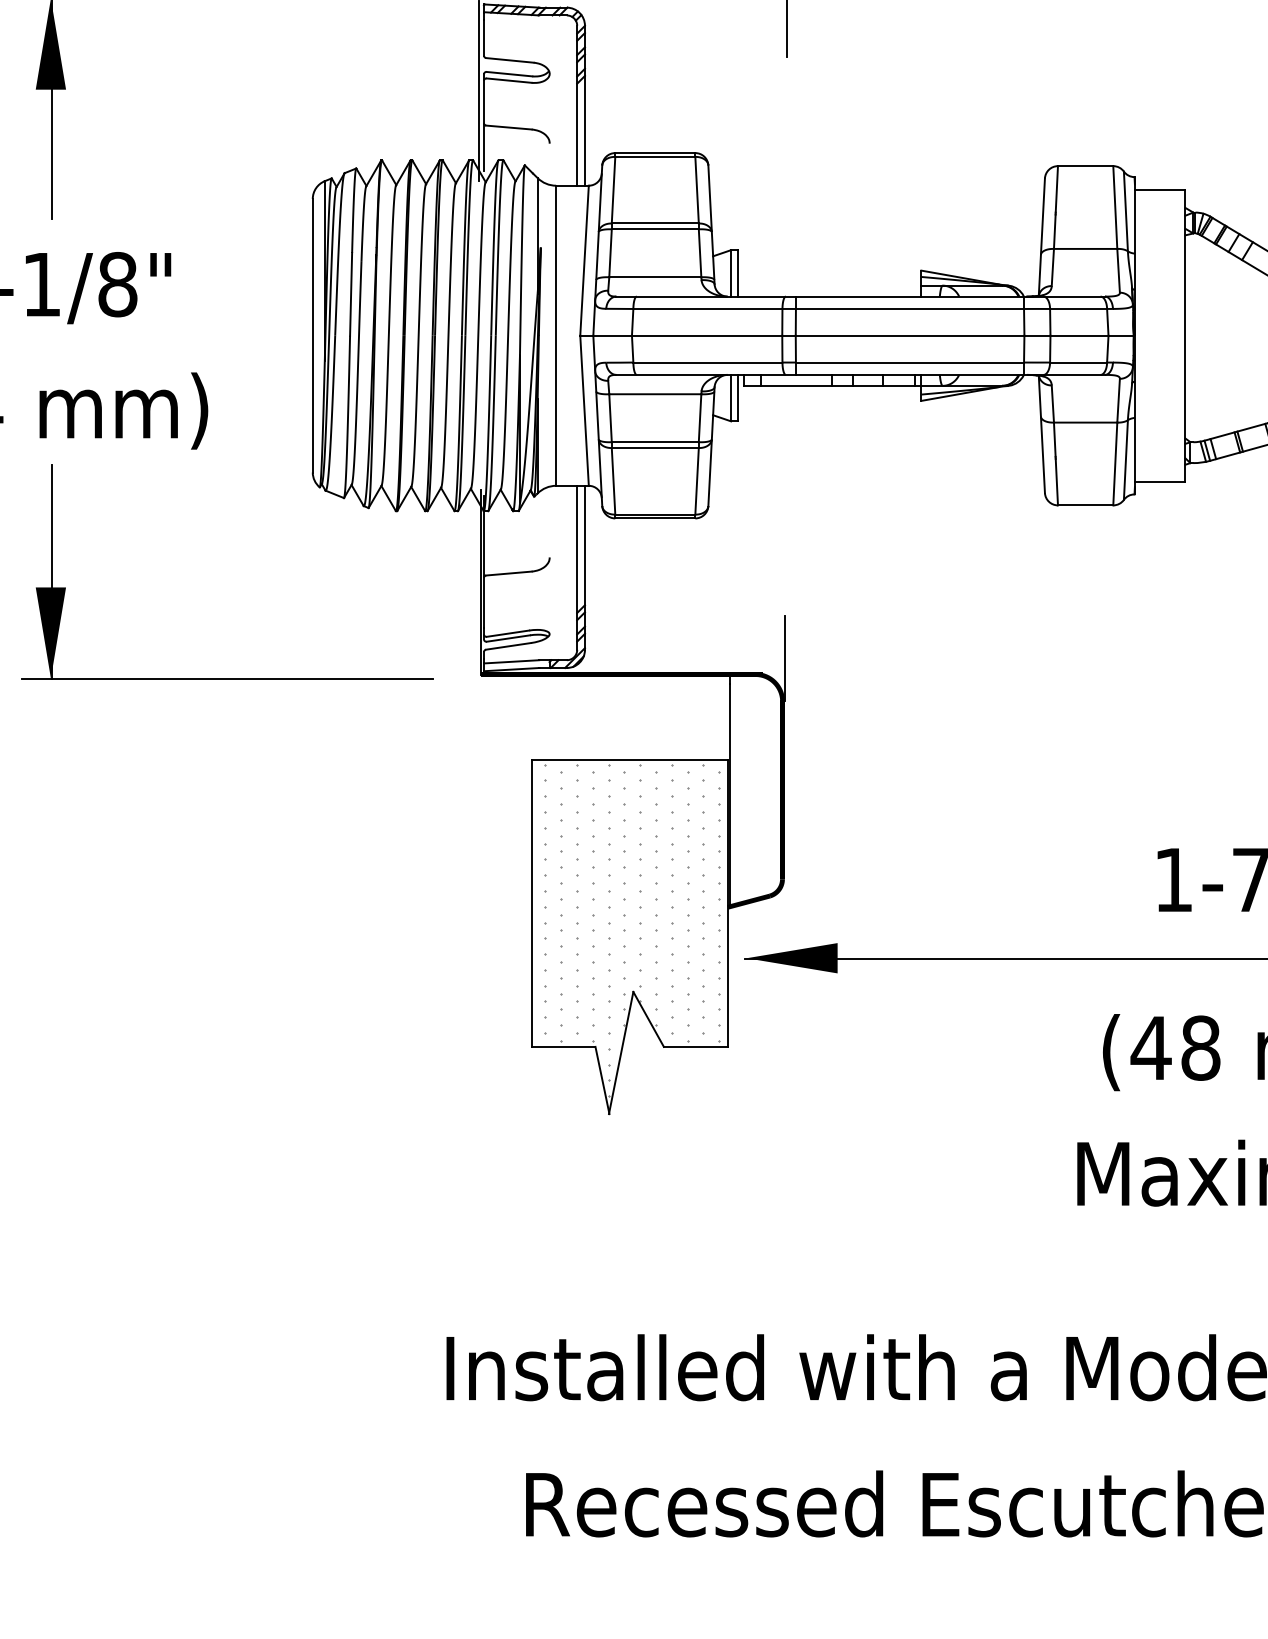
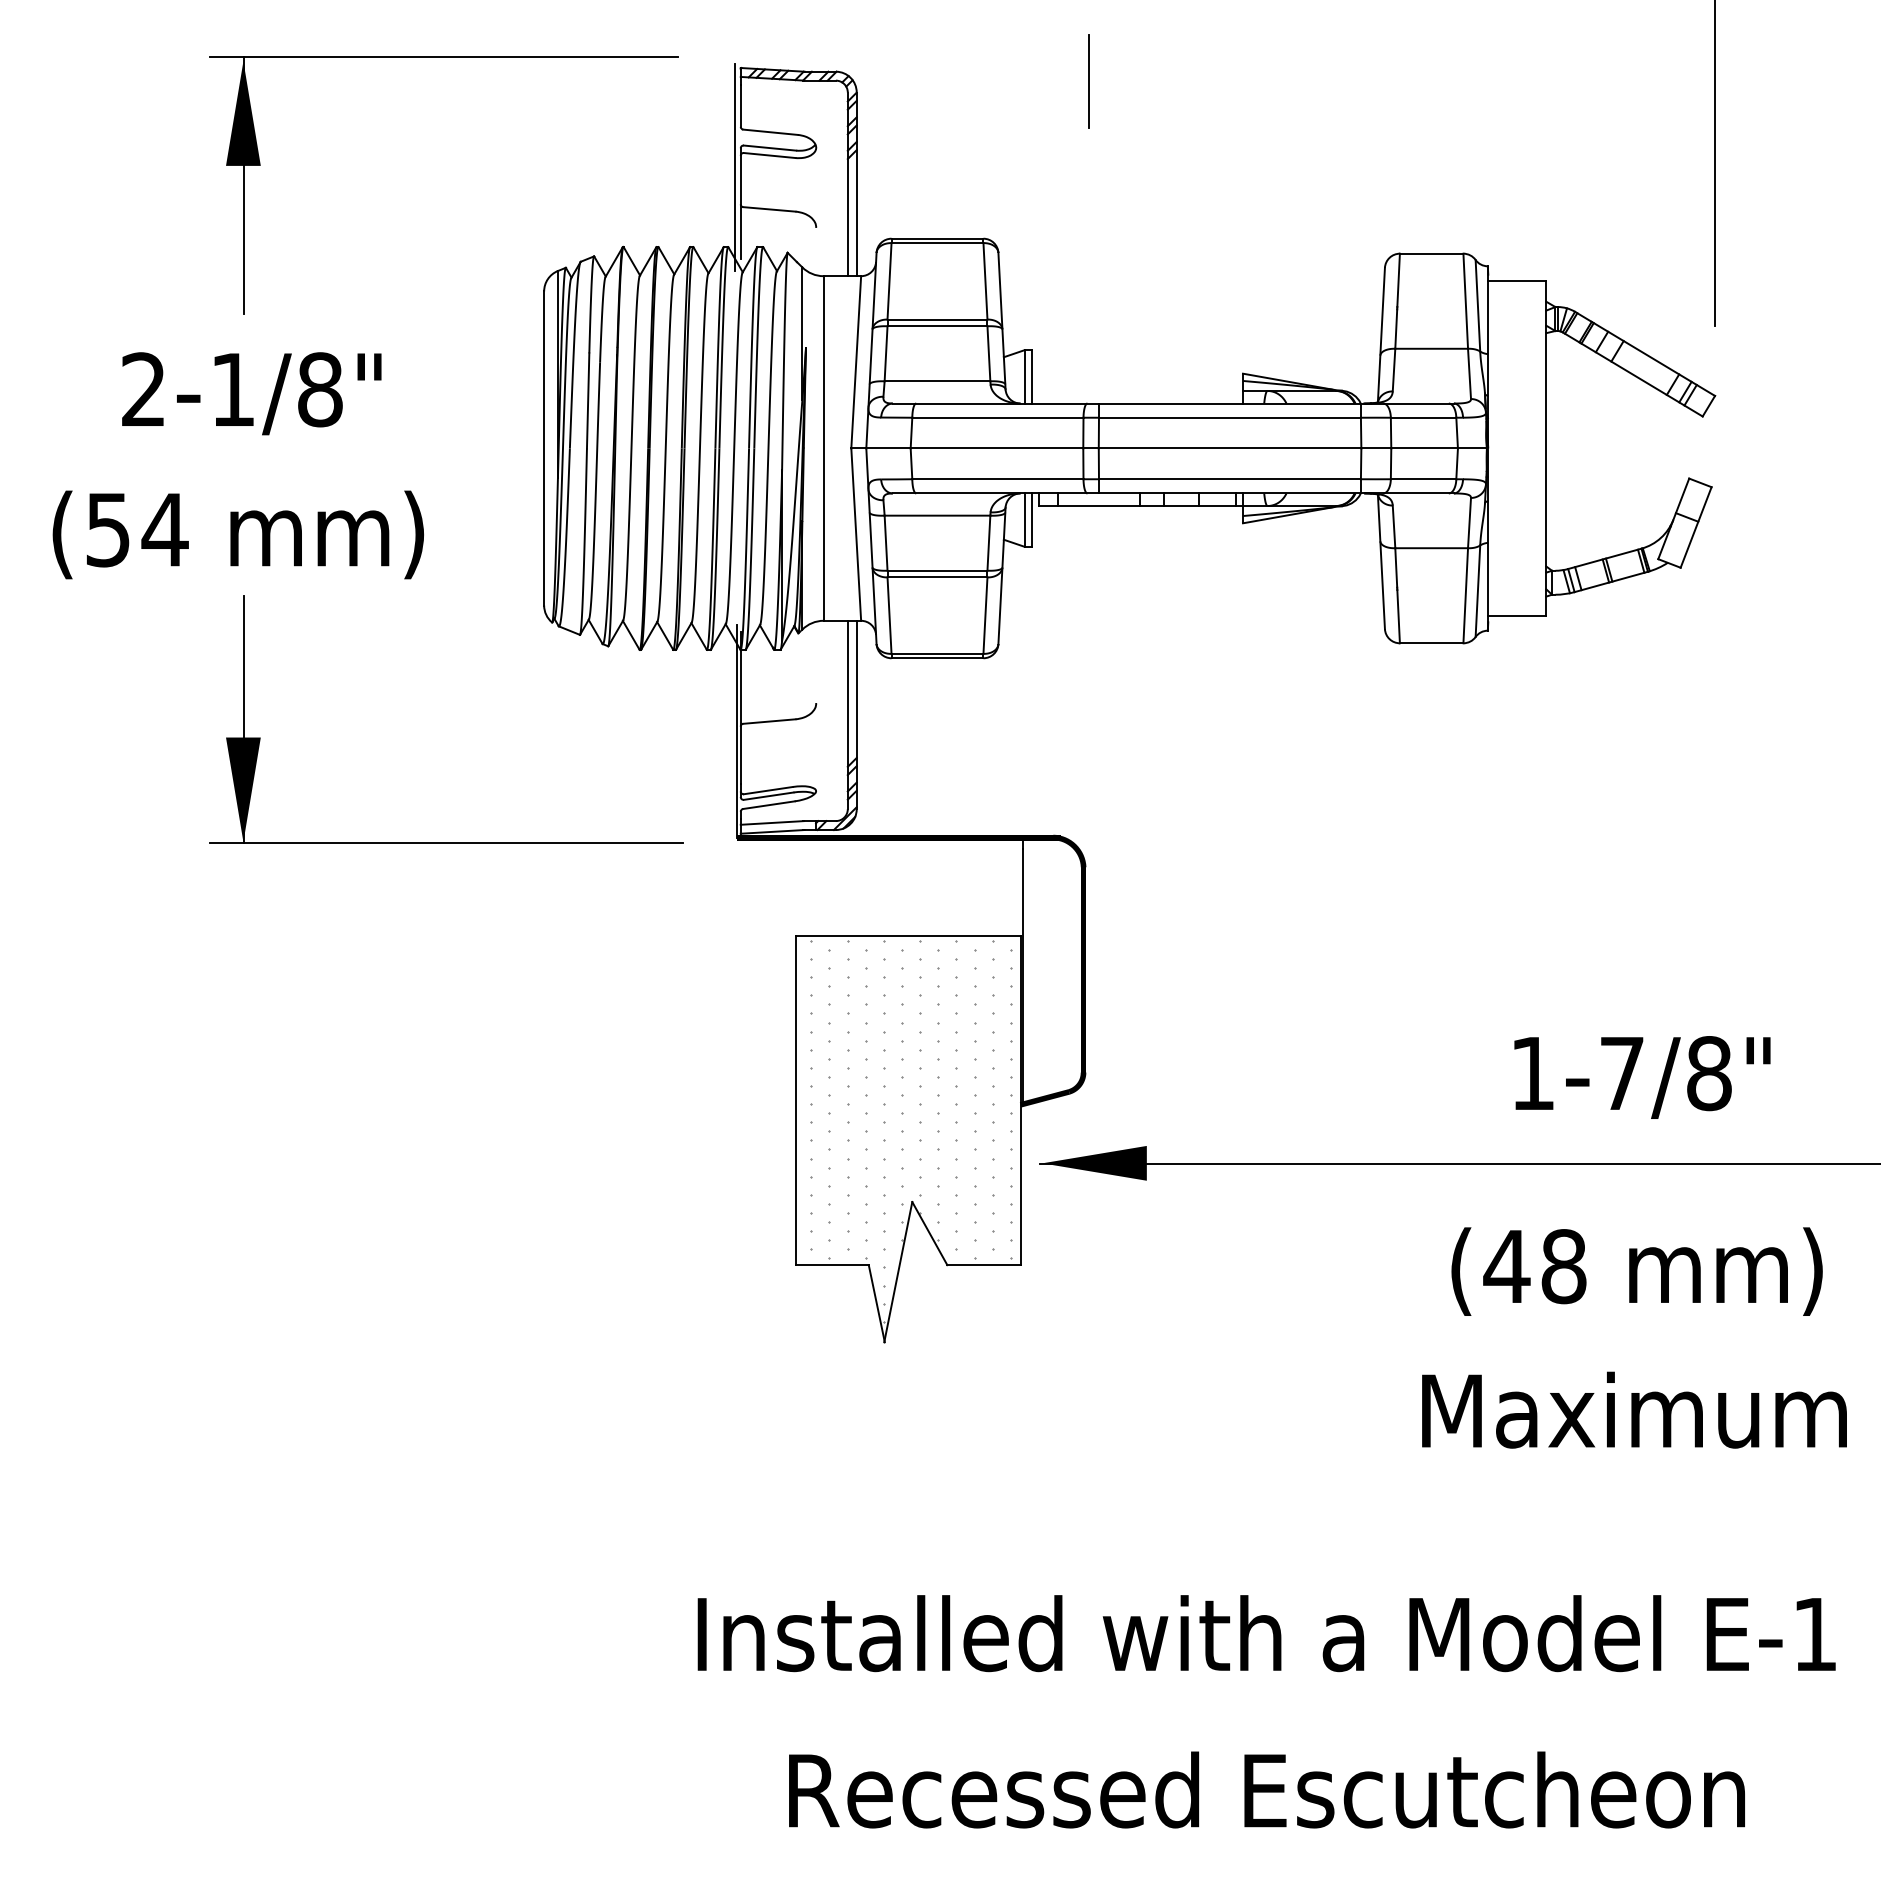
line: (784, 658) -> (1085, 819), removed

